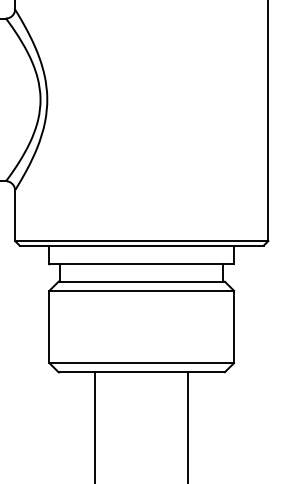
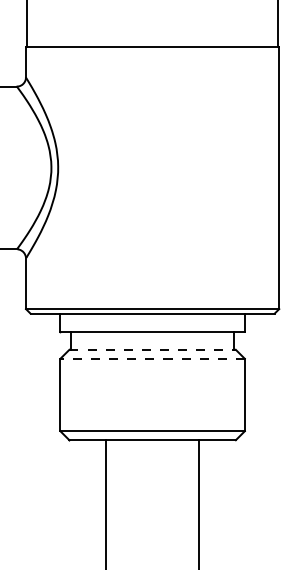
line: (142, 281) -> (153, 349), solid -> dashed
line: (141, 290) -> (152, 358), solid -> dashed

